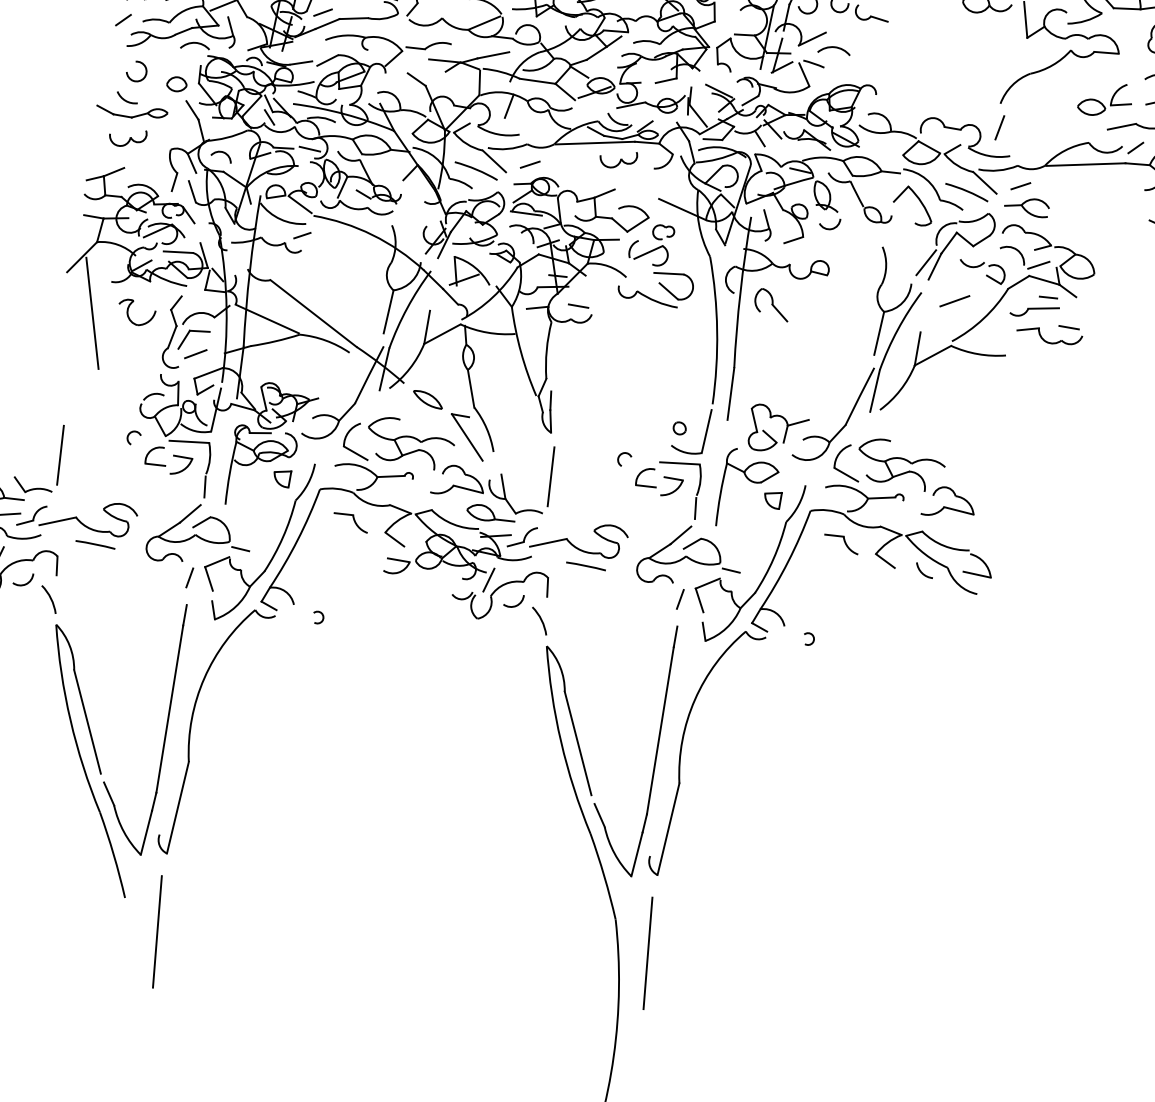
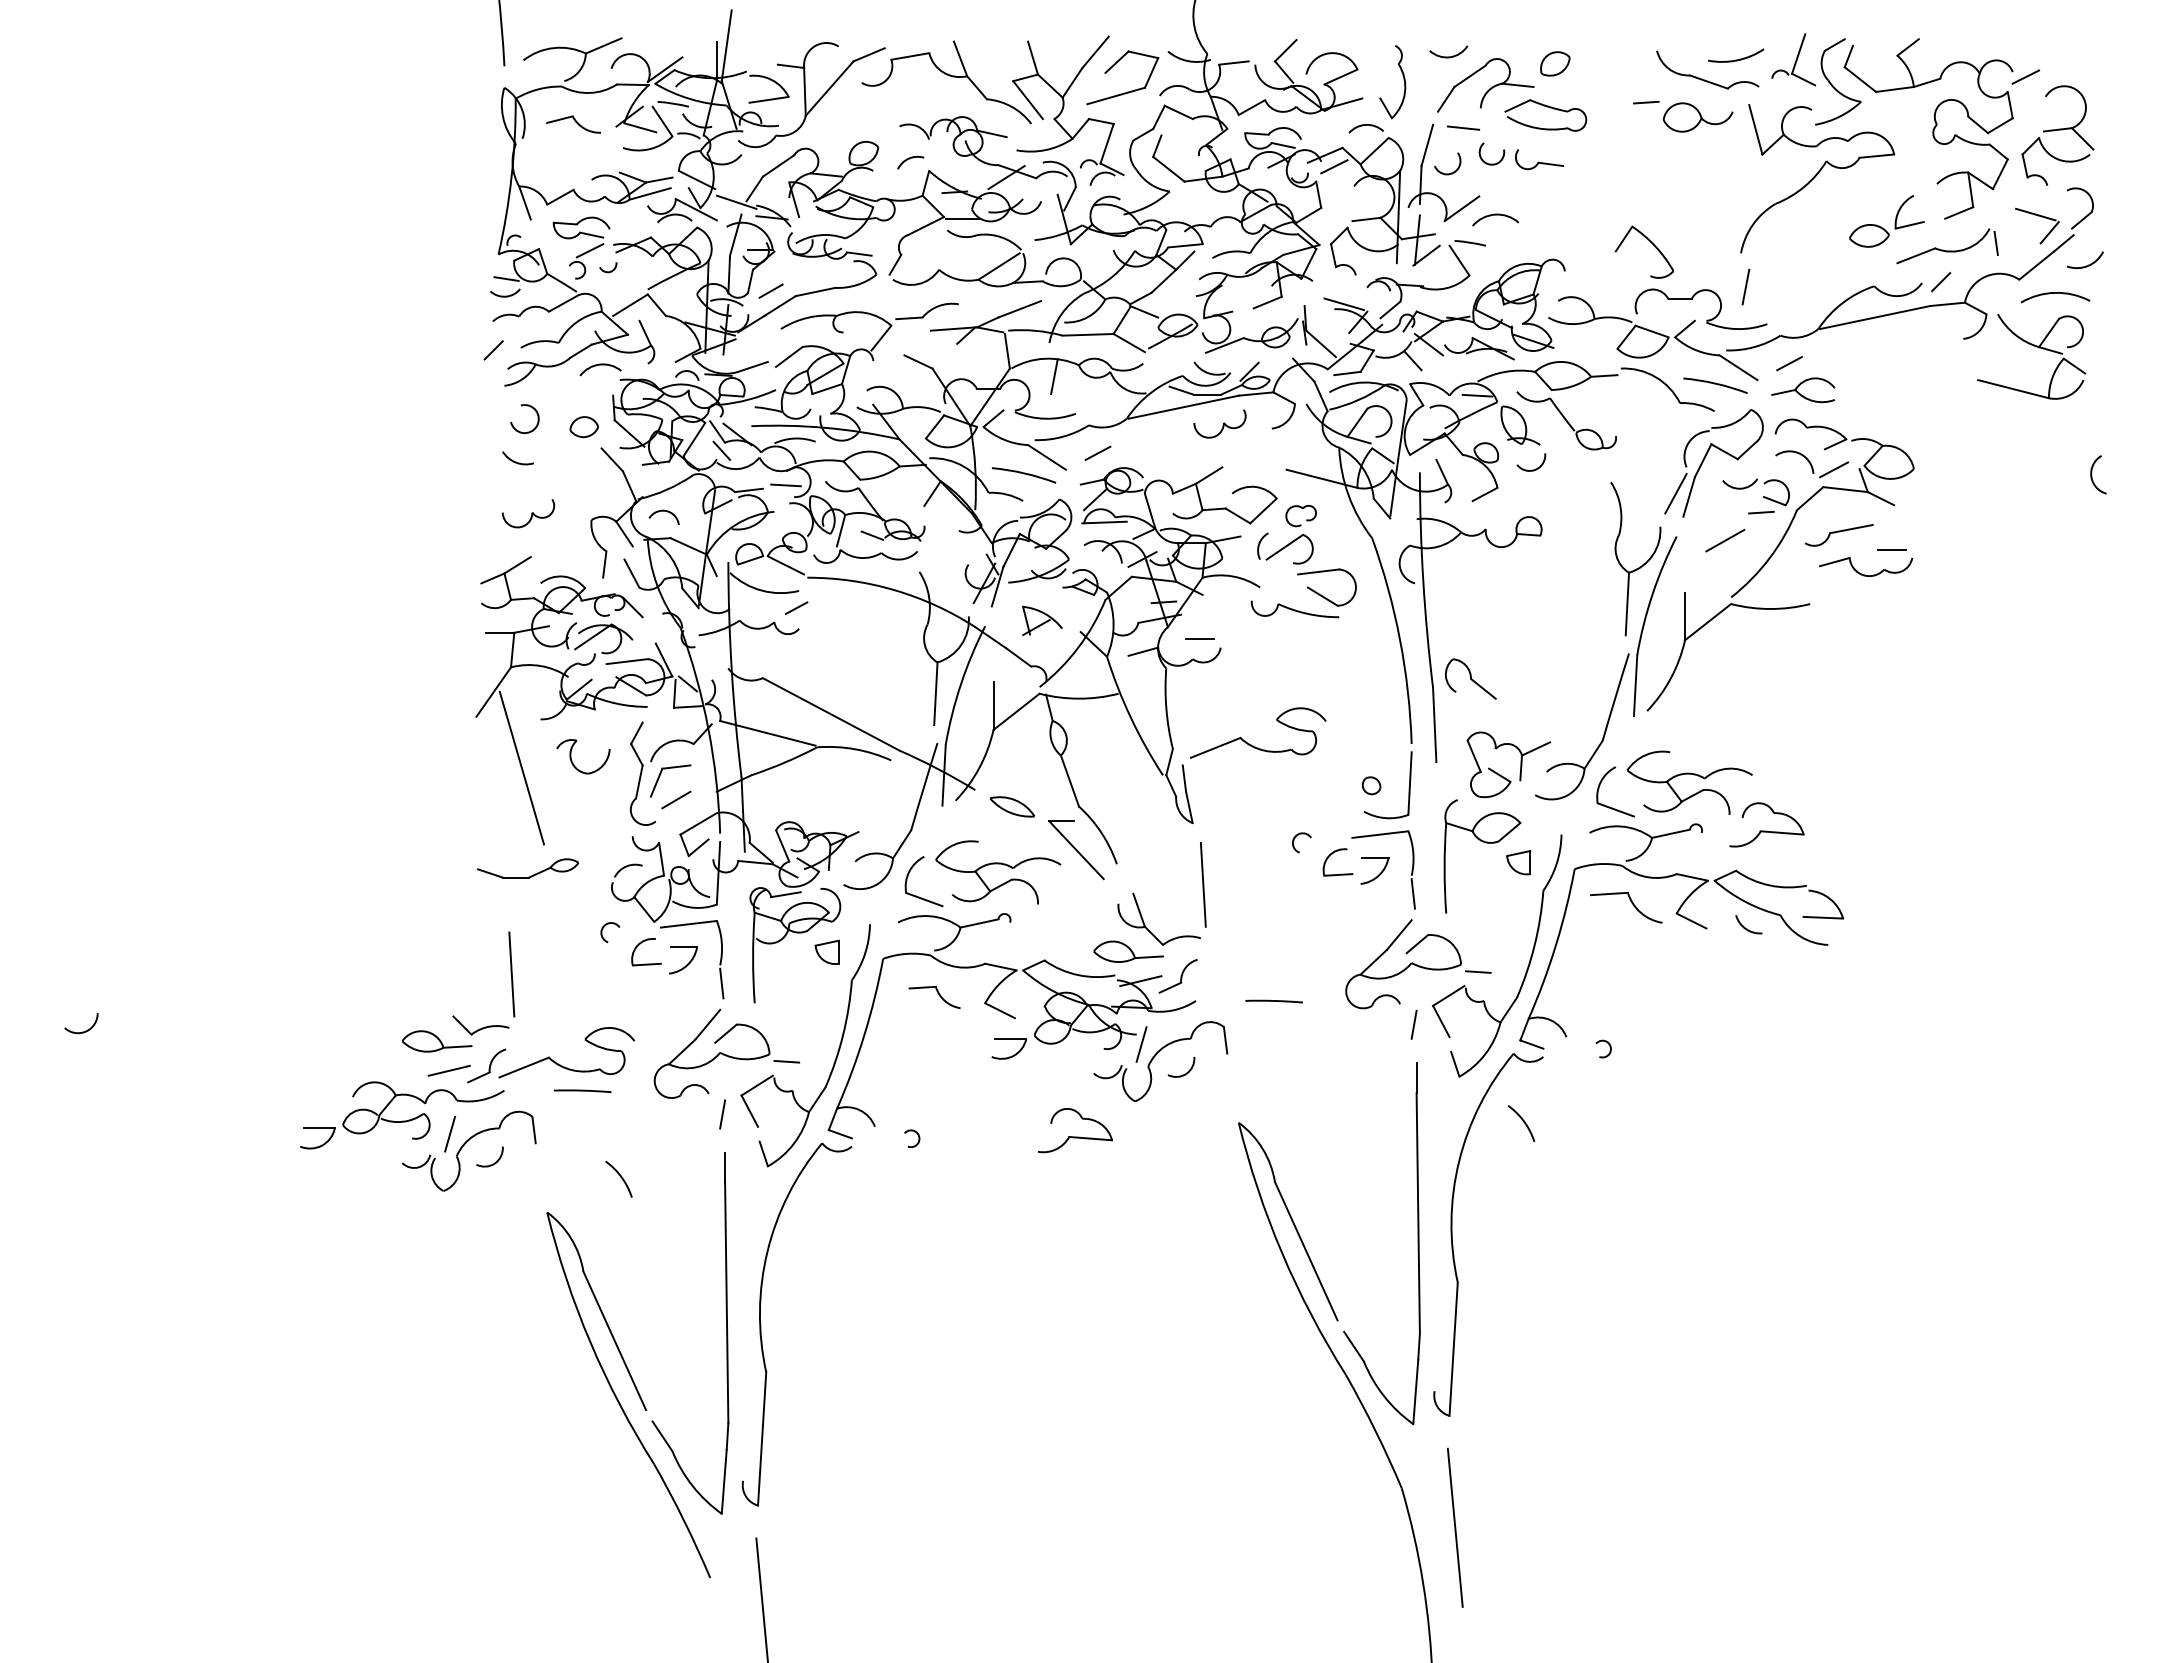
part: (133, 116) -> (531, 875), moved
part: (919, 200) -> (1651, 243), moved
part: (471, 273) -> (1042, 620), size x0.7
line: (1048, 297) -> (1761, 512), moved
part: (772, 304) -> (1470, 678), moved
part: (458, 481) -> (1075, 1130), moved
part: (841, 543) -> (1625, 907), size x1.4
part: (573, 544) -> (1251, 744), moved
arc: (49, 597) -> (619, 1176), moved
arc: (540, 619) -> (1522, 1121), moved

